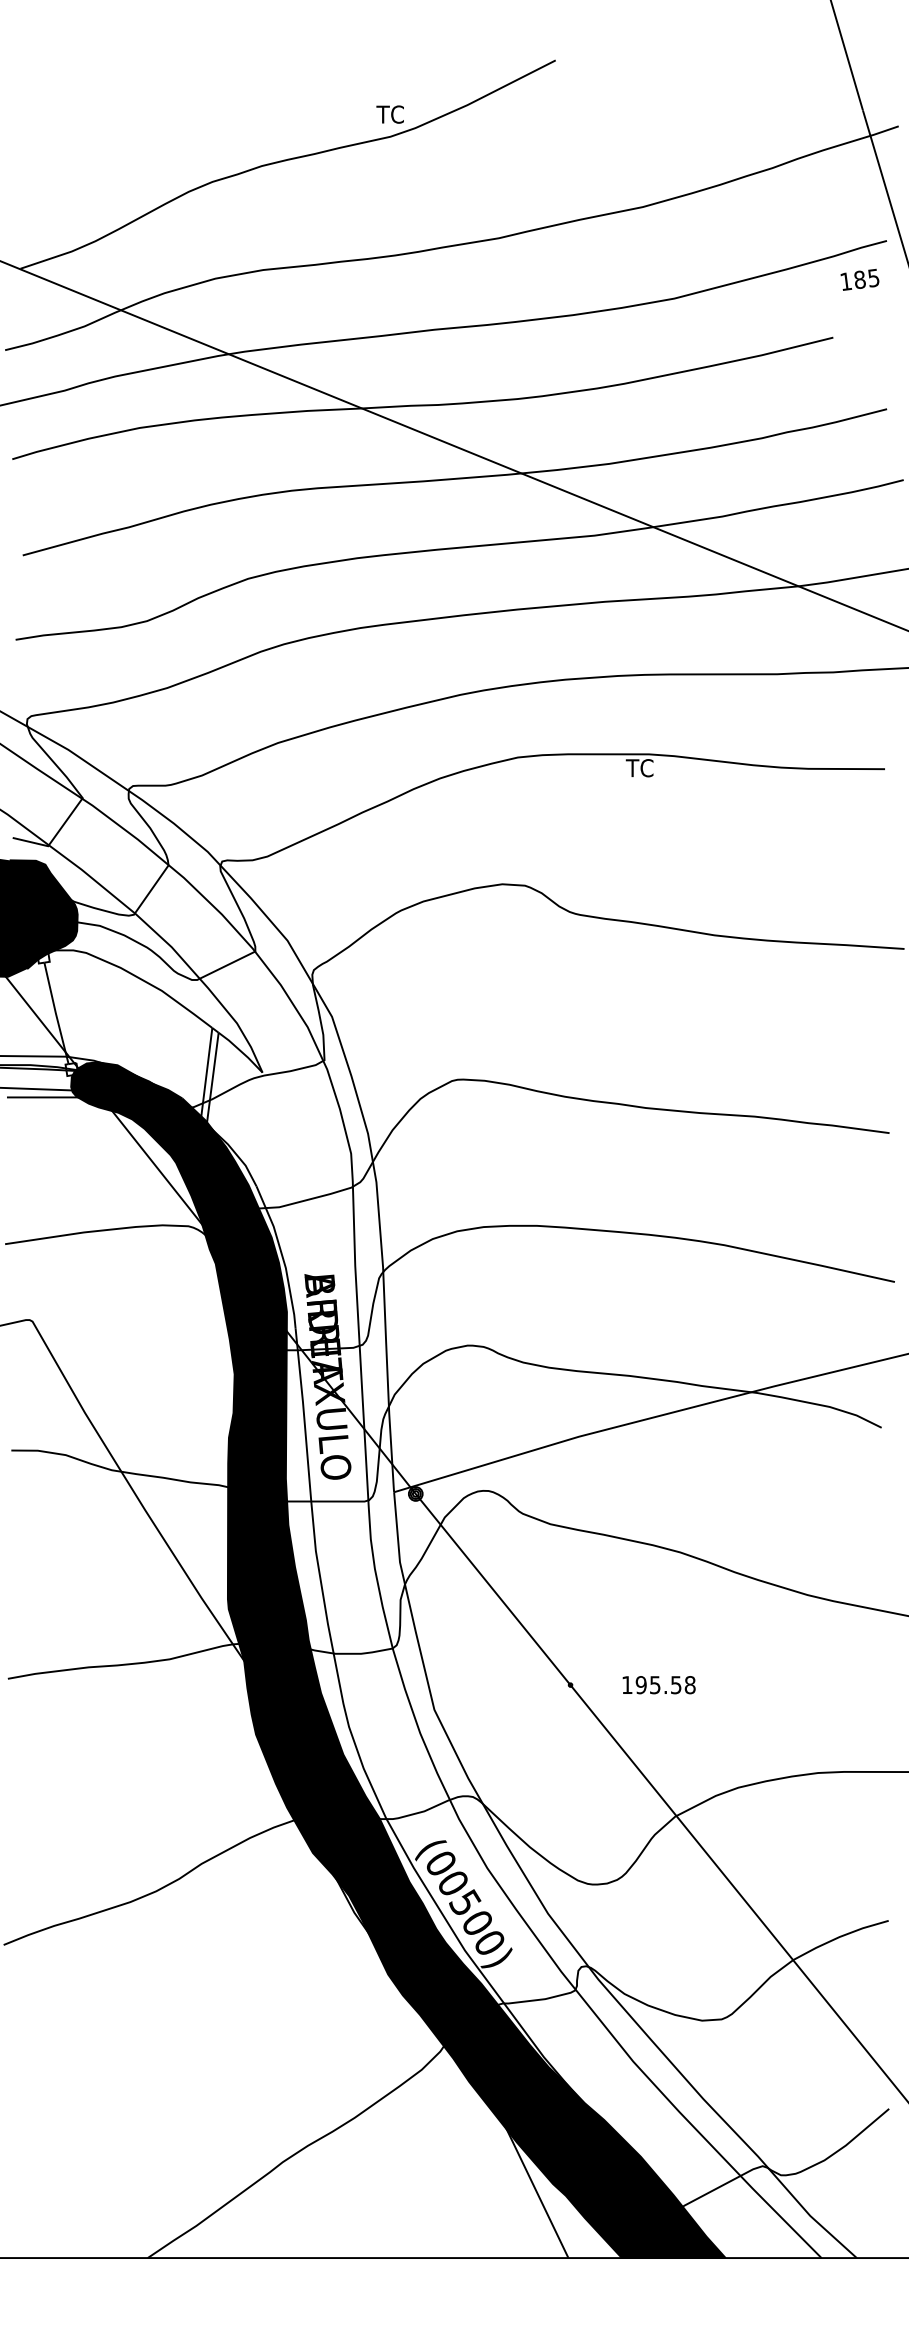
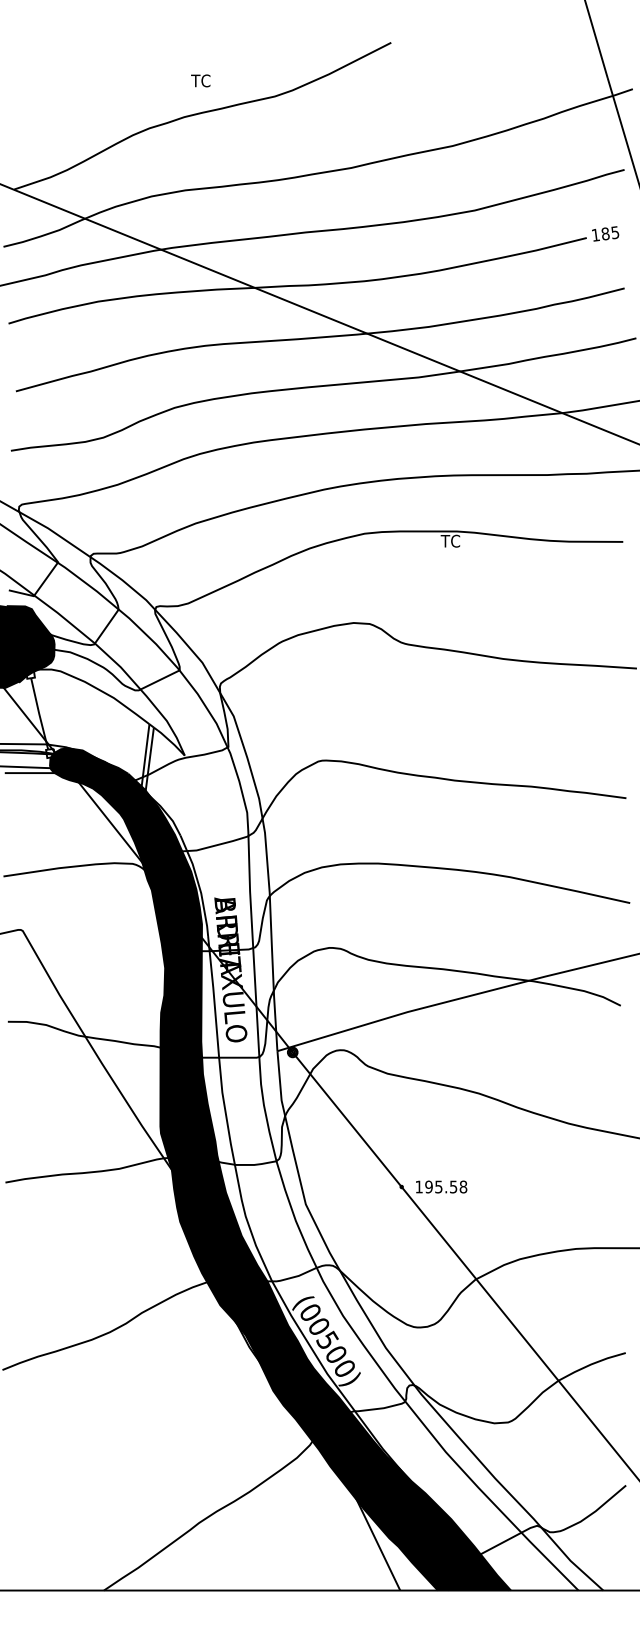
text: (389, 114) -> (200, 80), moved
text: (859, 279) -> (605, 233), moved
text: (658, 1685) -> (441, 1187), moved

